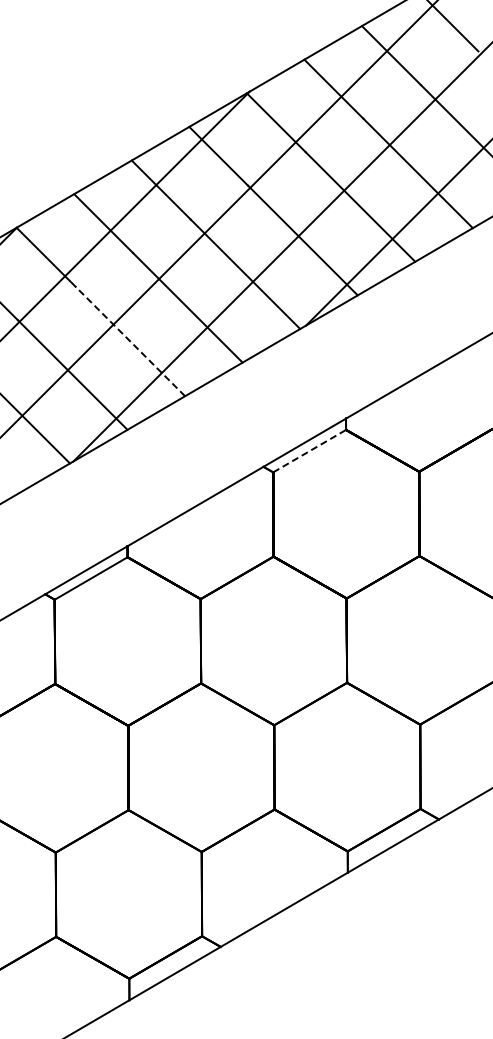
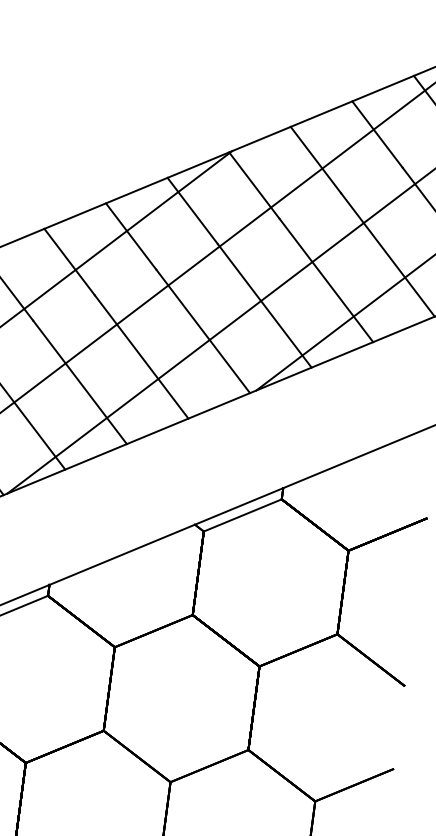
line: (129, 341) -> (79, 382), dashed -> solid
line: (310, 450) -> (243, 514), dashed -> solid

